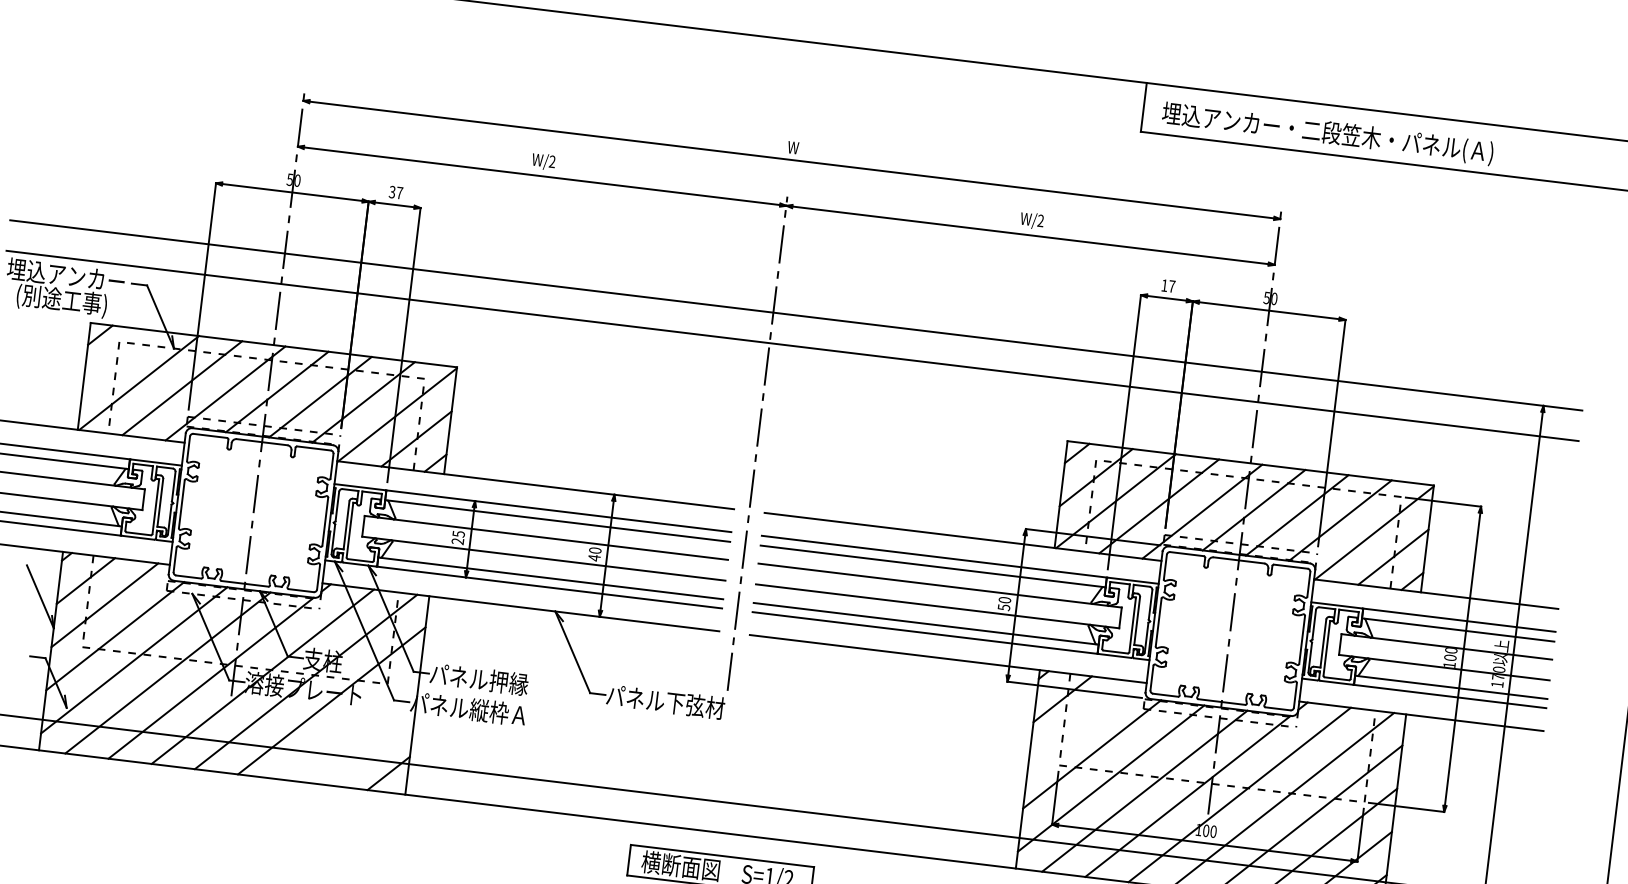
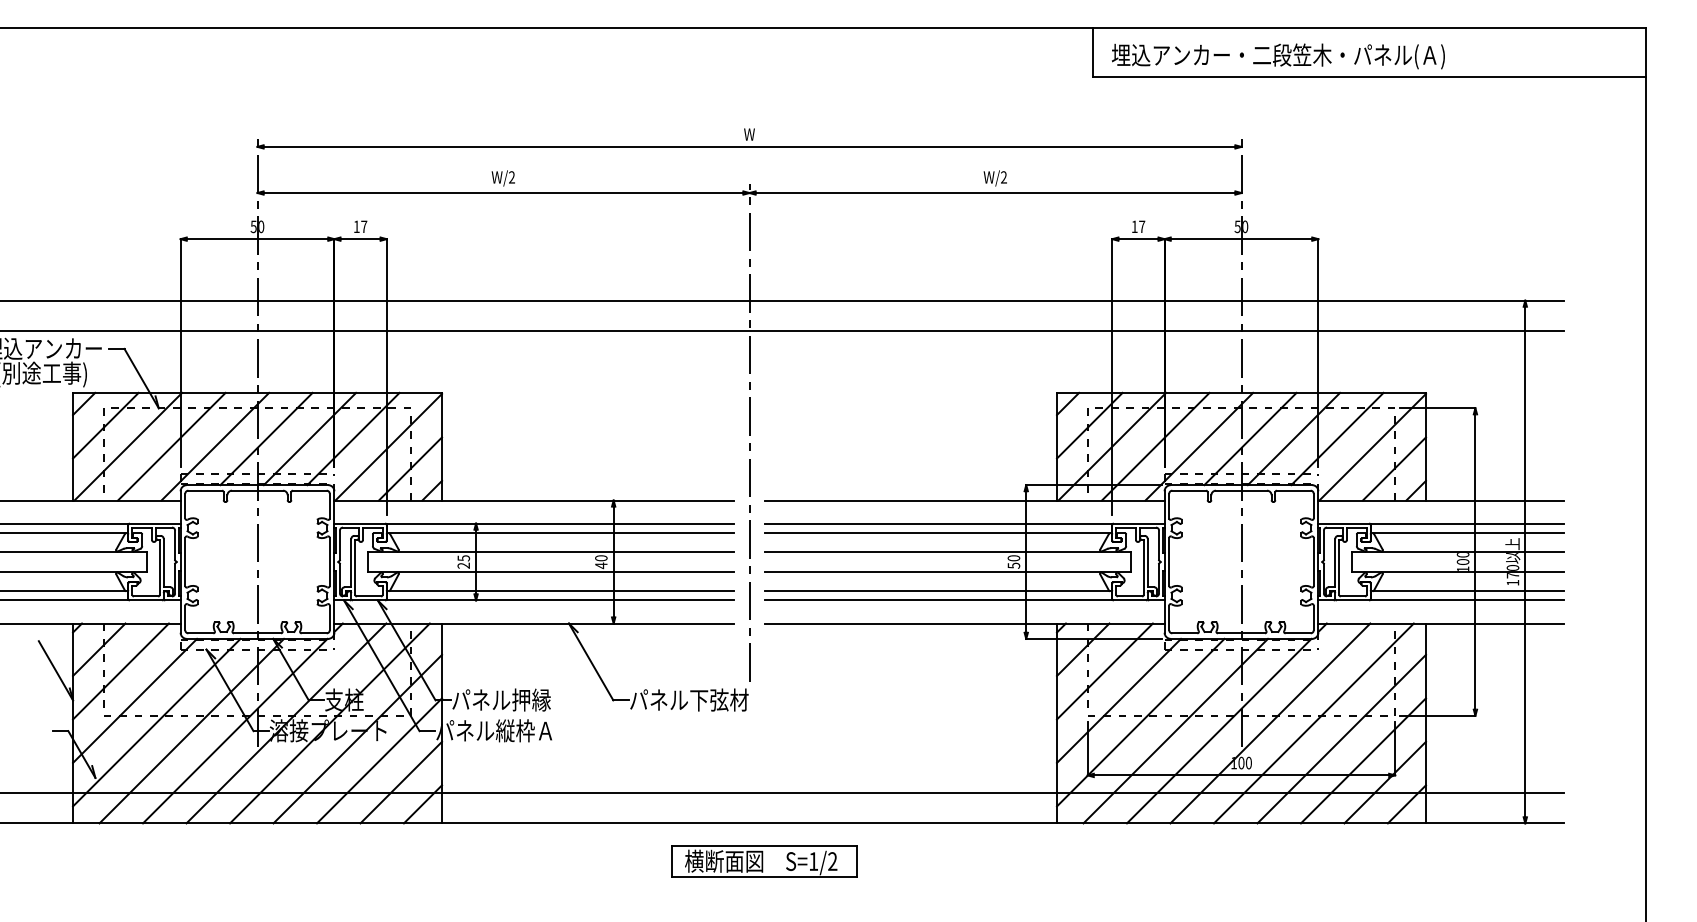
text: (392, 191) -> (356, 226), 37 -> 17
line: (119, 359) -> (105, 425), added
line: (1081, 723) -> (1104, 671), added
line: (350, 724) -> (379, 760), added
line: (370, 749) -> (401, 782), added

